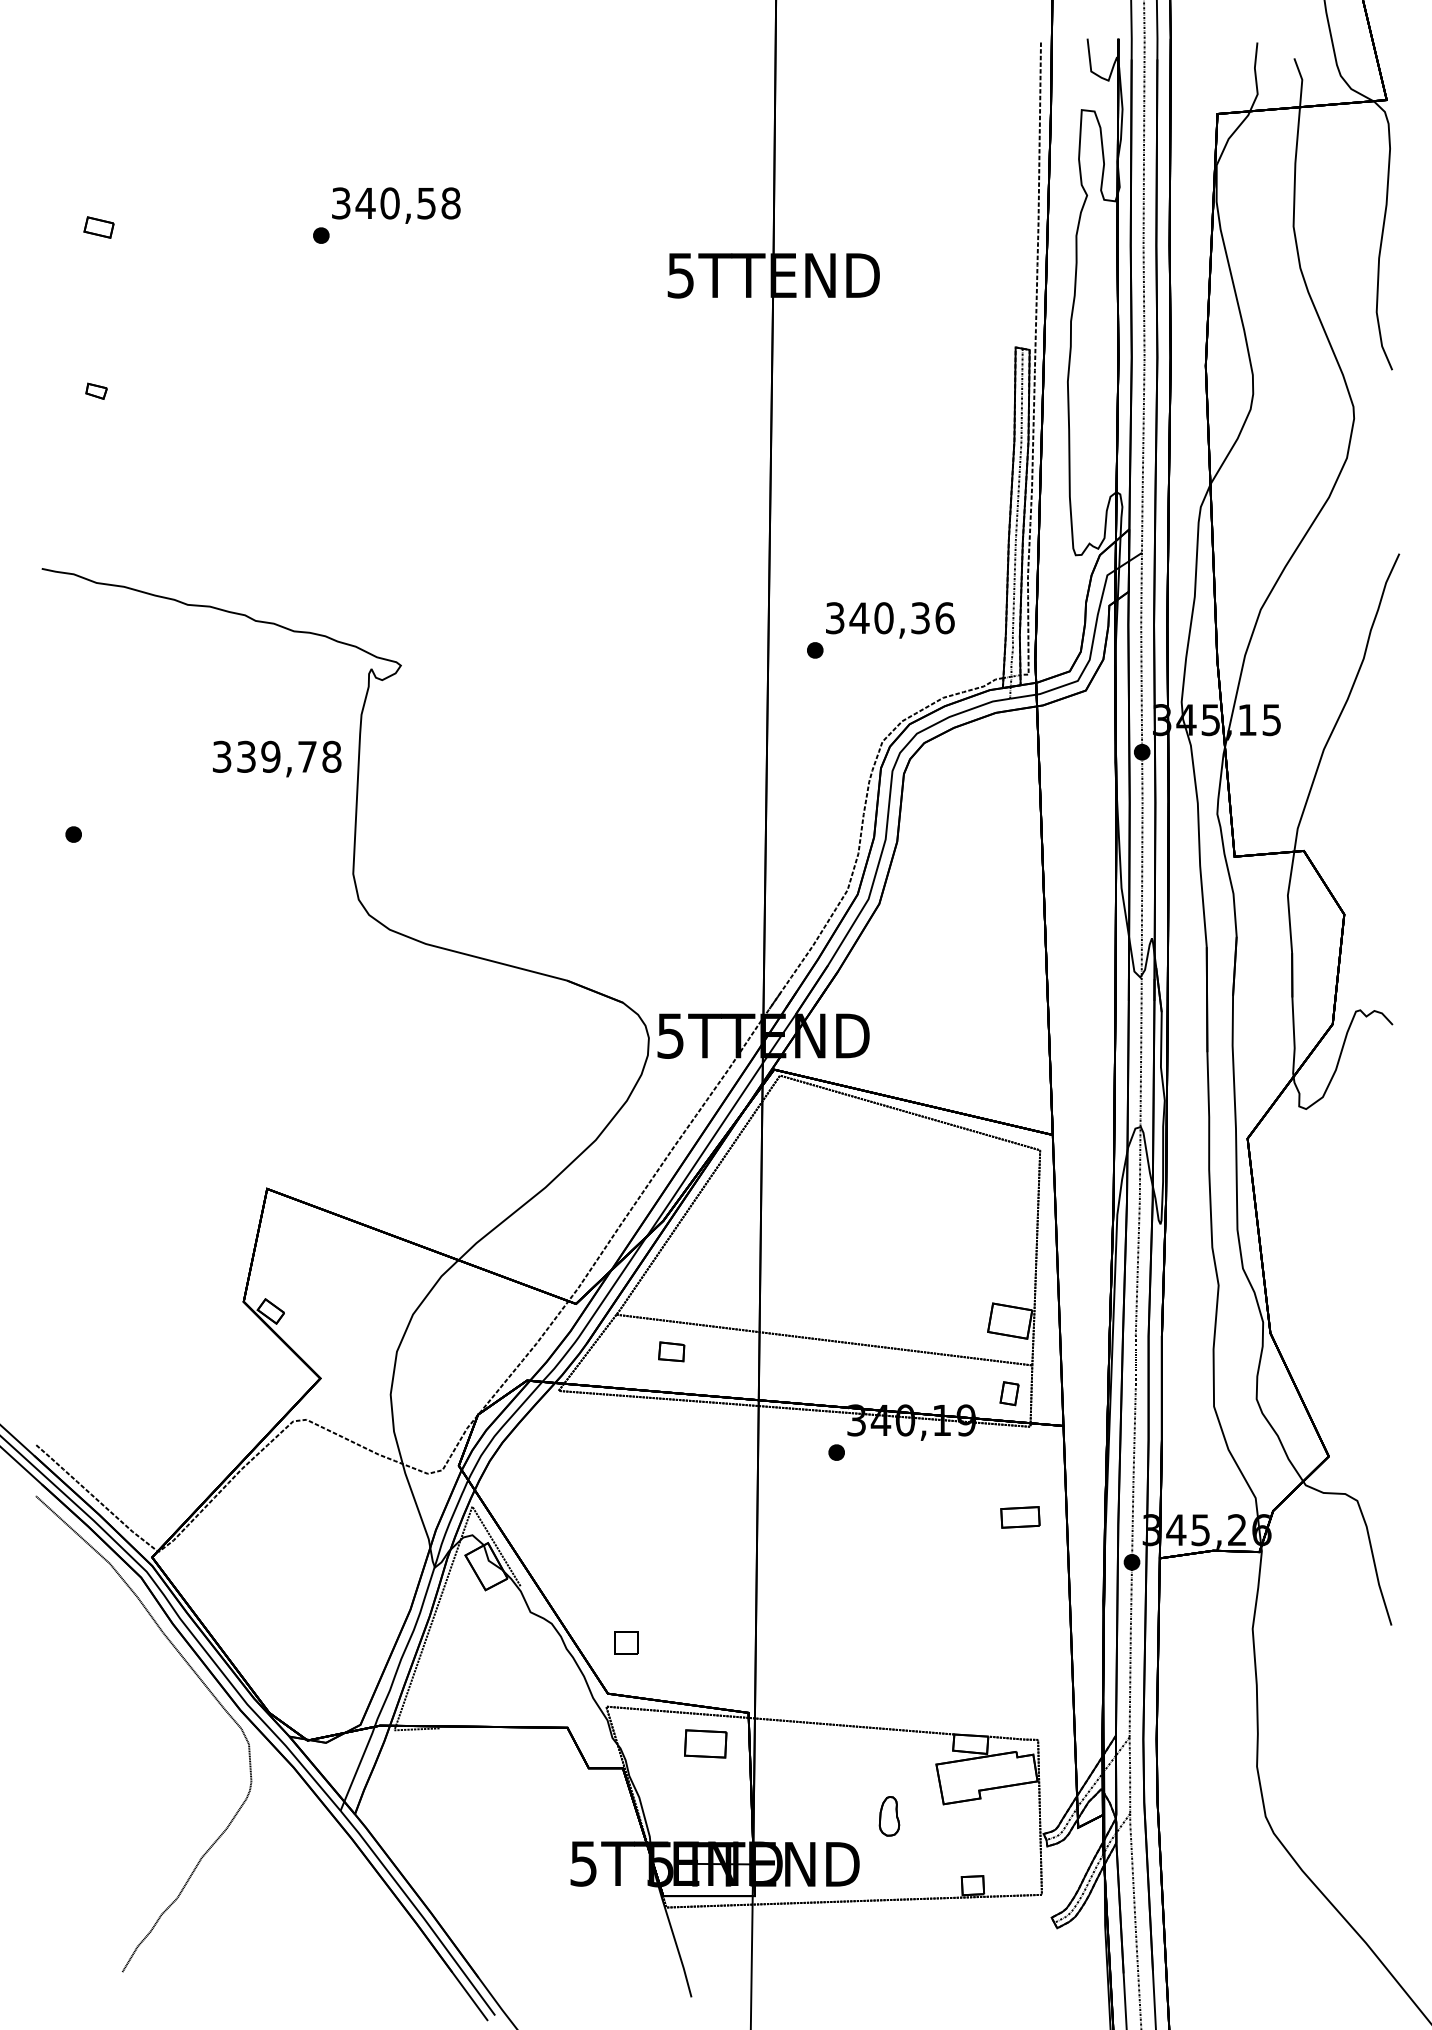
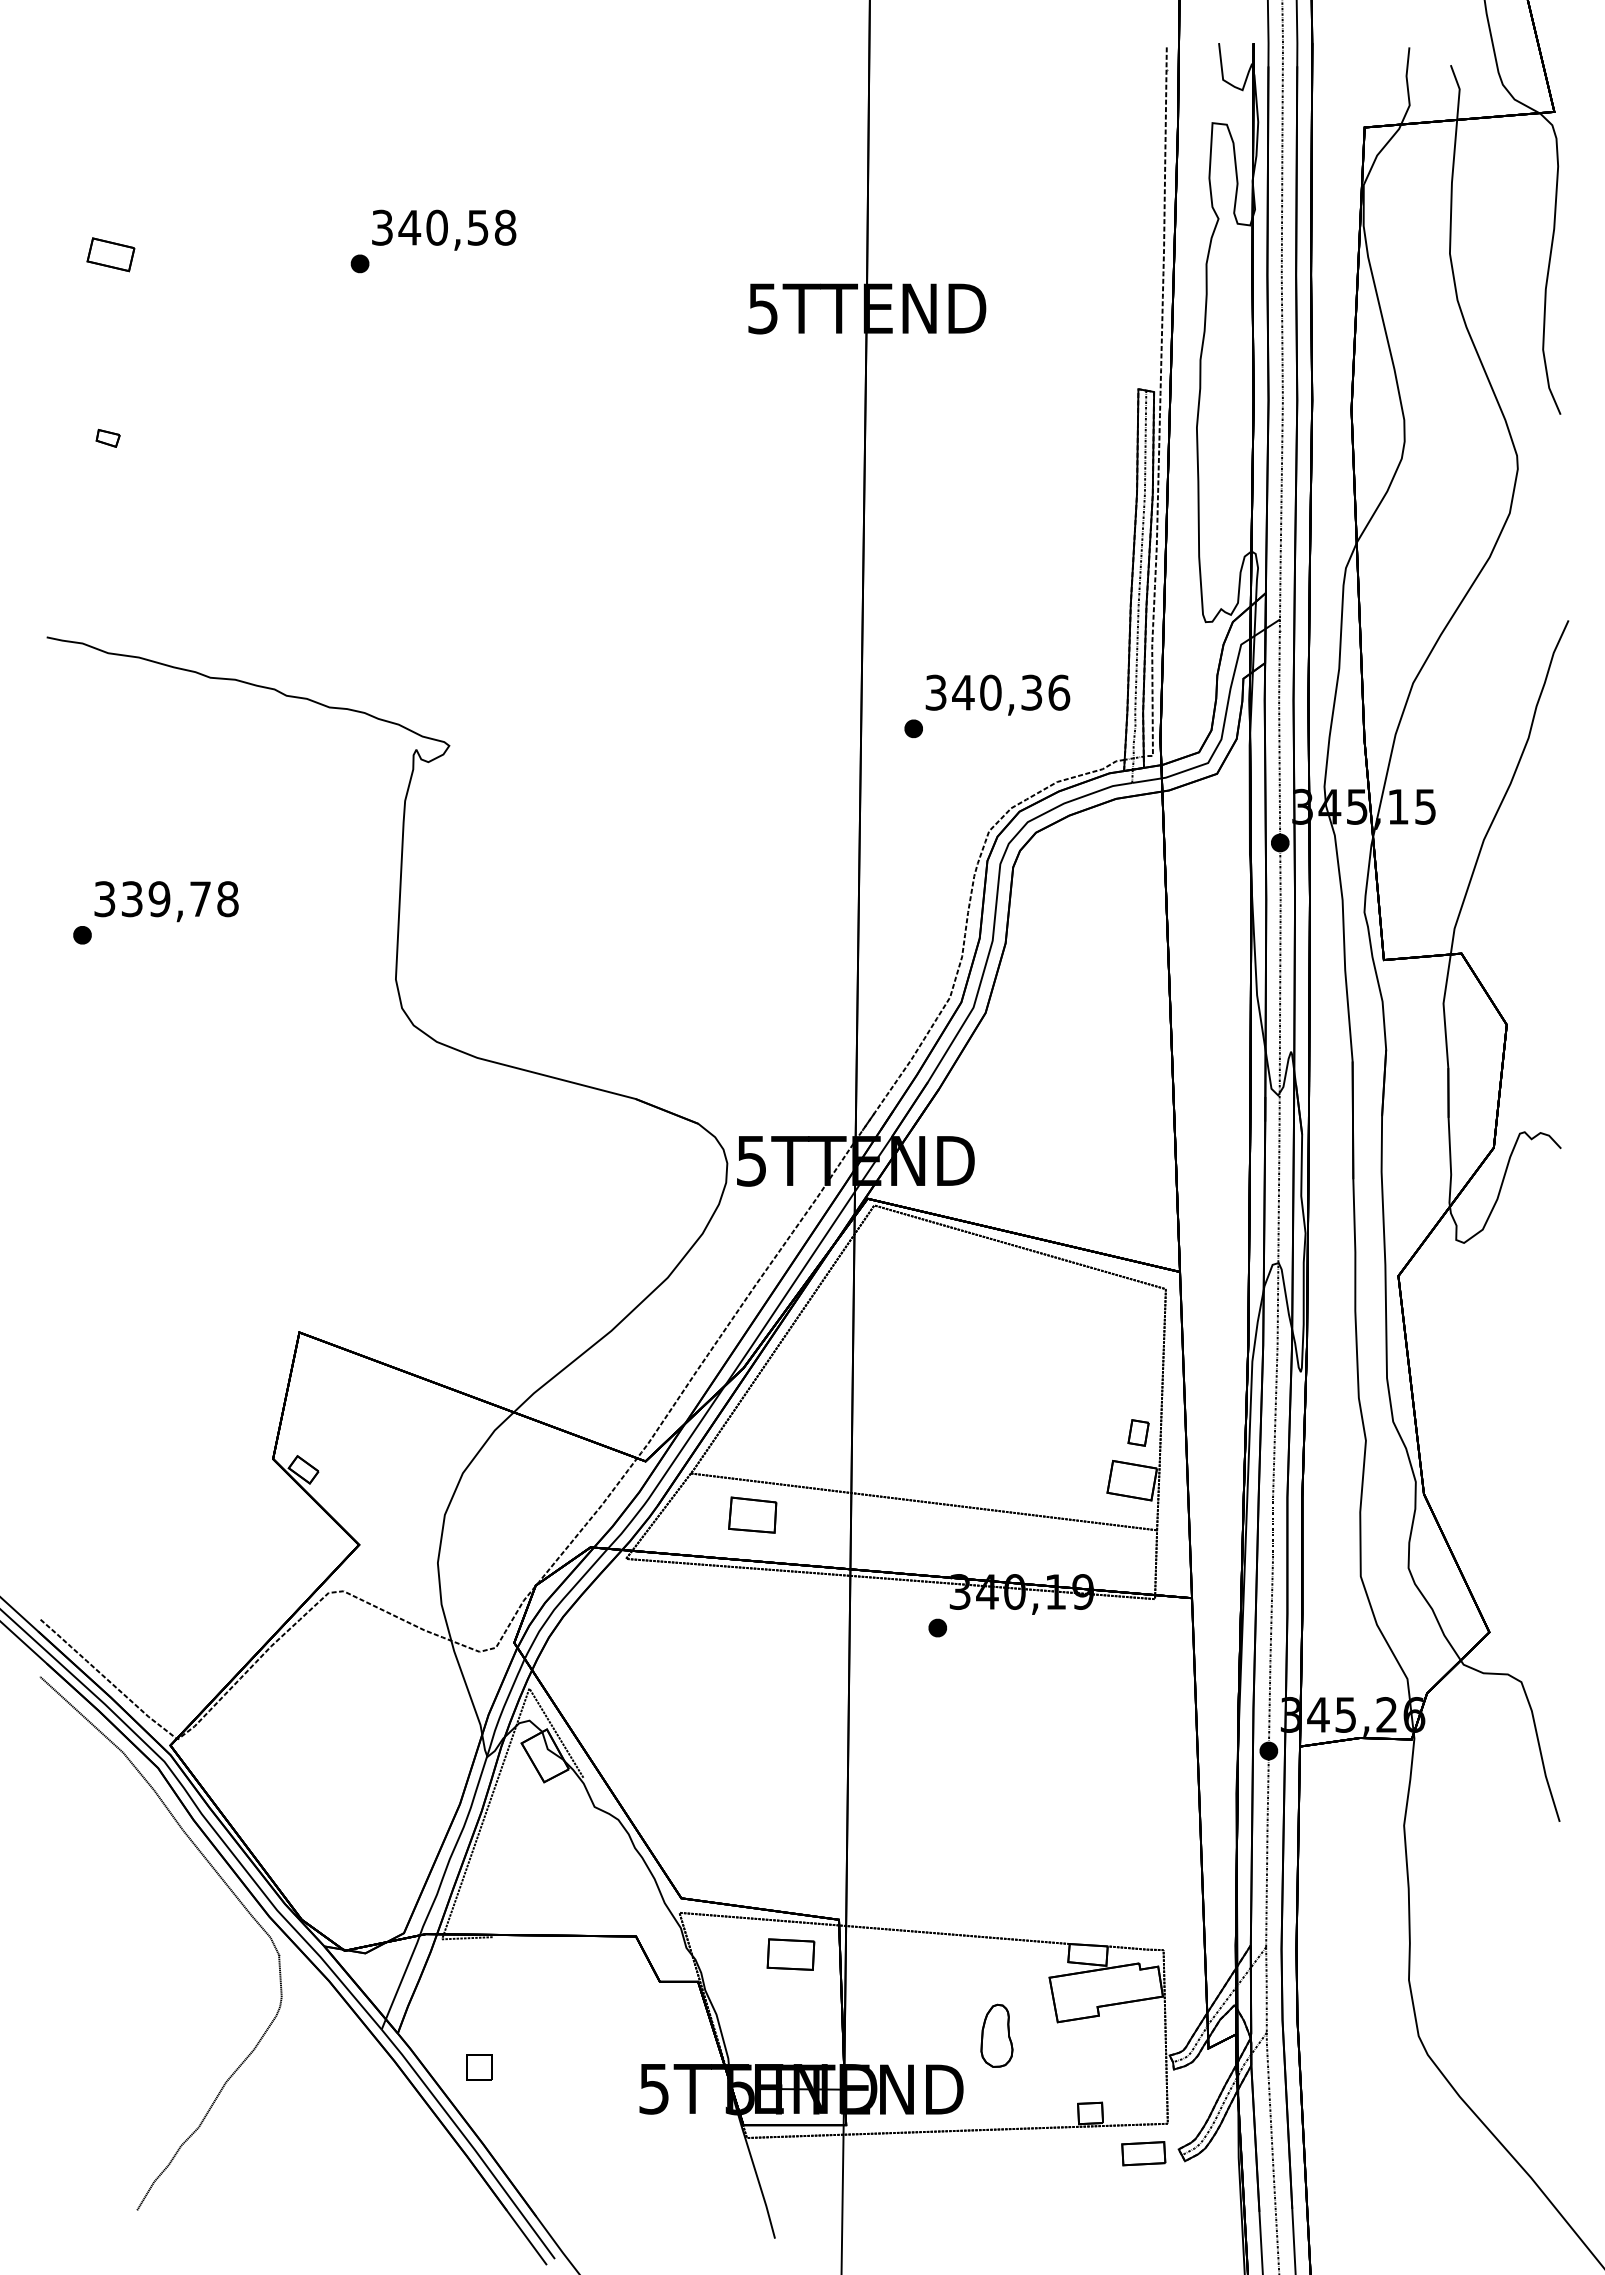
part: (98, 227) -> (110, 254), size x1.43
text: (277, 758) -> (166, 901), moved
part: (671, 1351) -> (752, 1514), size x1.67
part: (1009, 1393) -> (1138, 1432), moved
part: (1020, 1517) -> (1143, 2153), moved
part: (626, 1643) -> (479, 2067), moved
part: (889, 1816) -> (996, 2035), size x1.43

